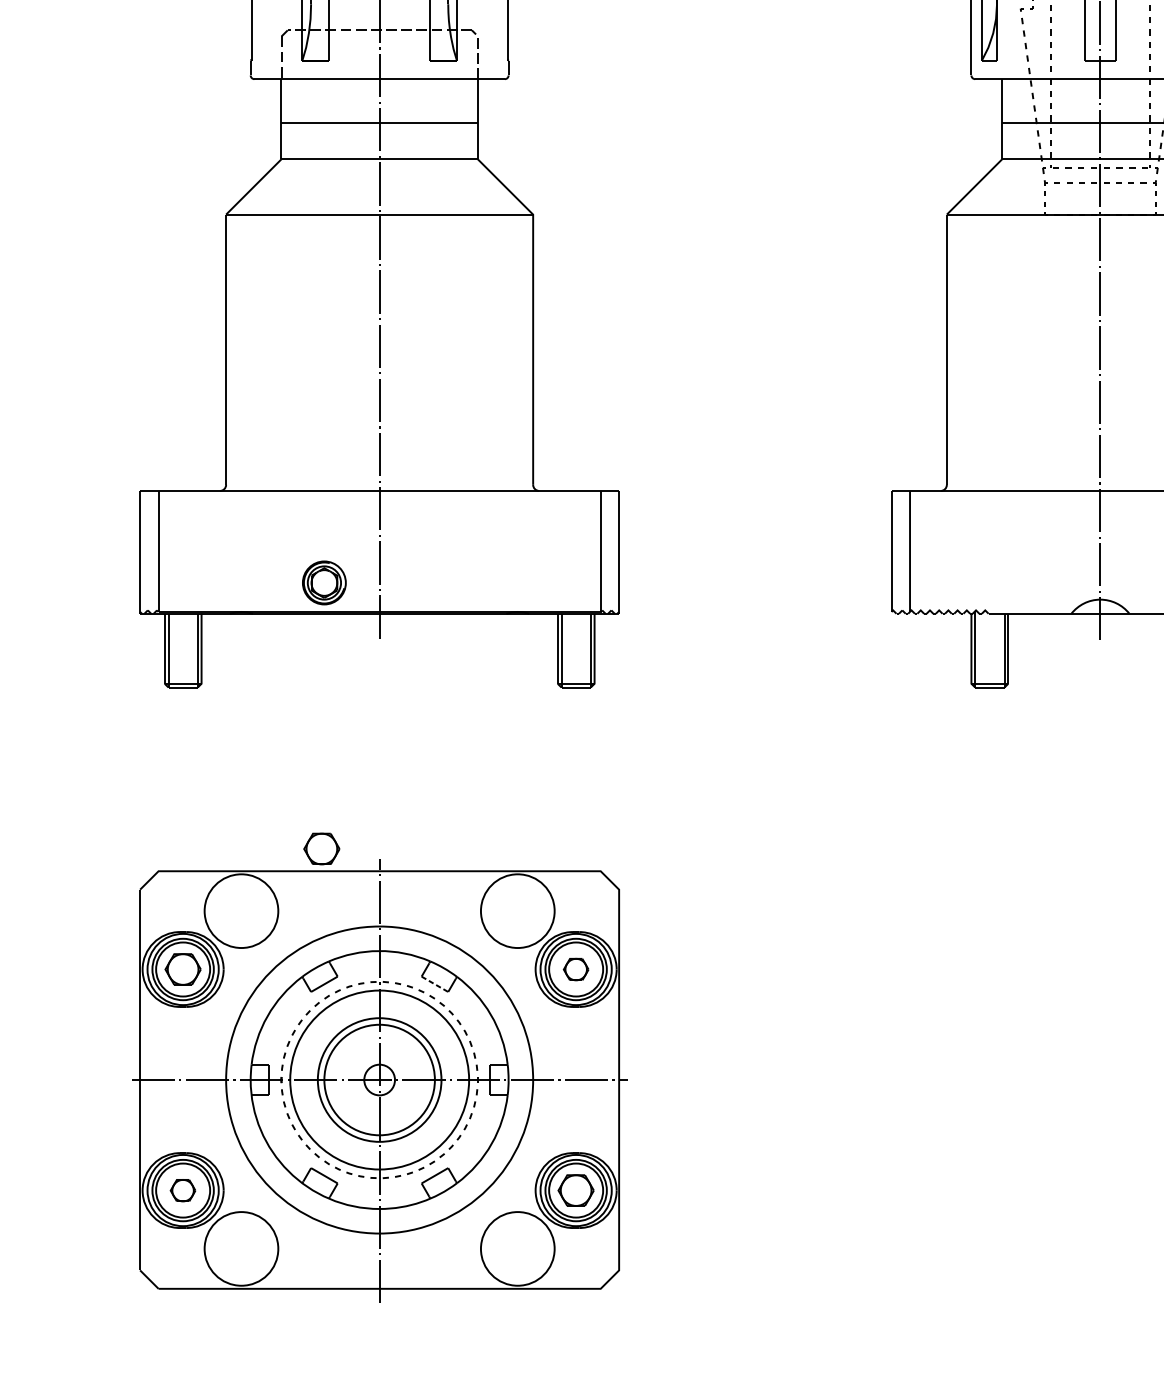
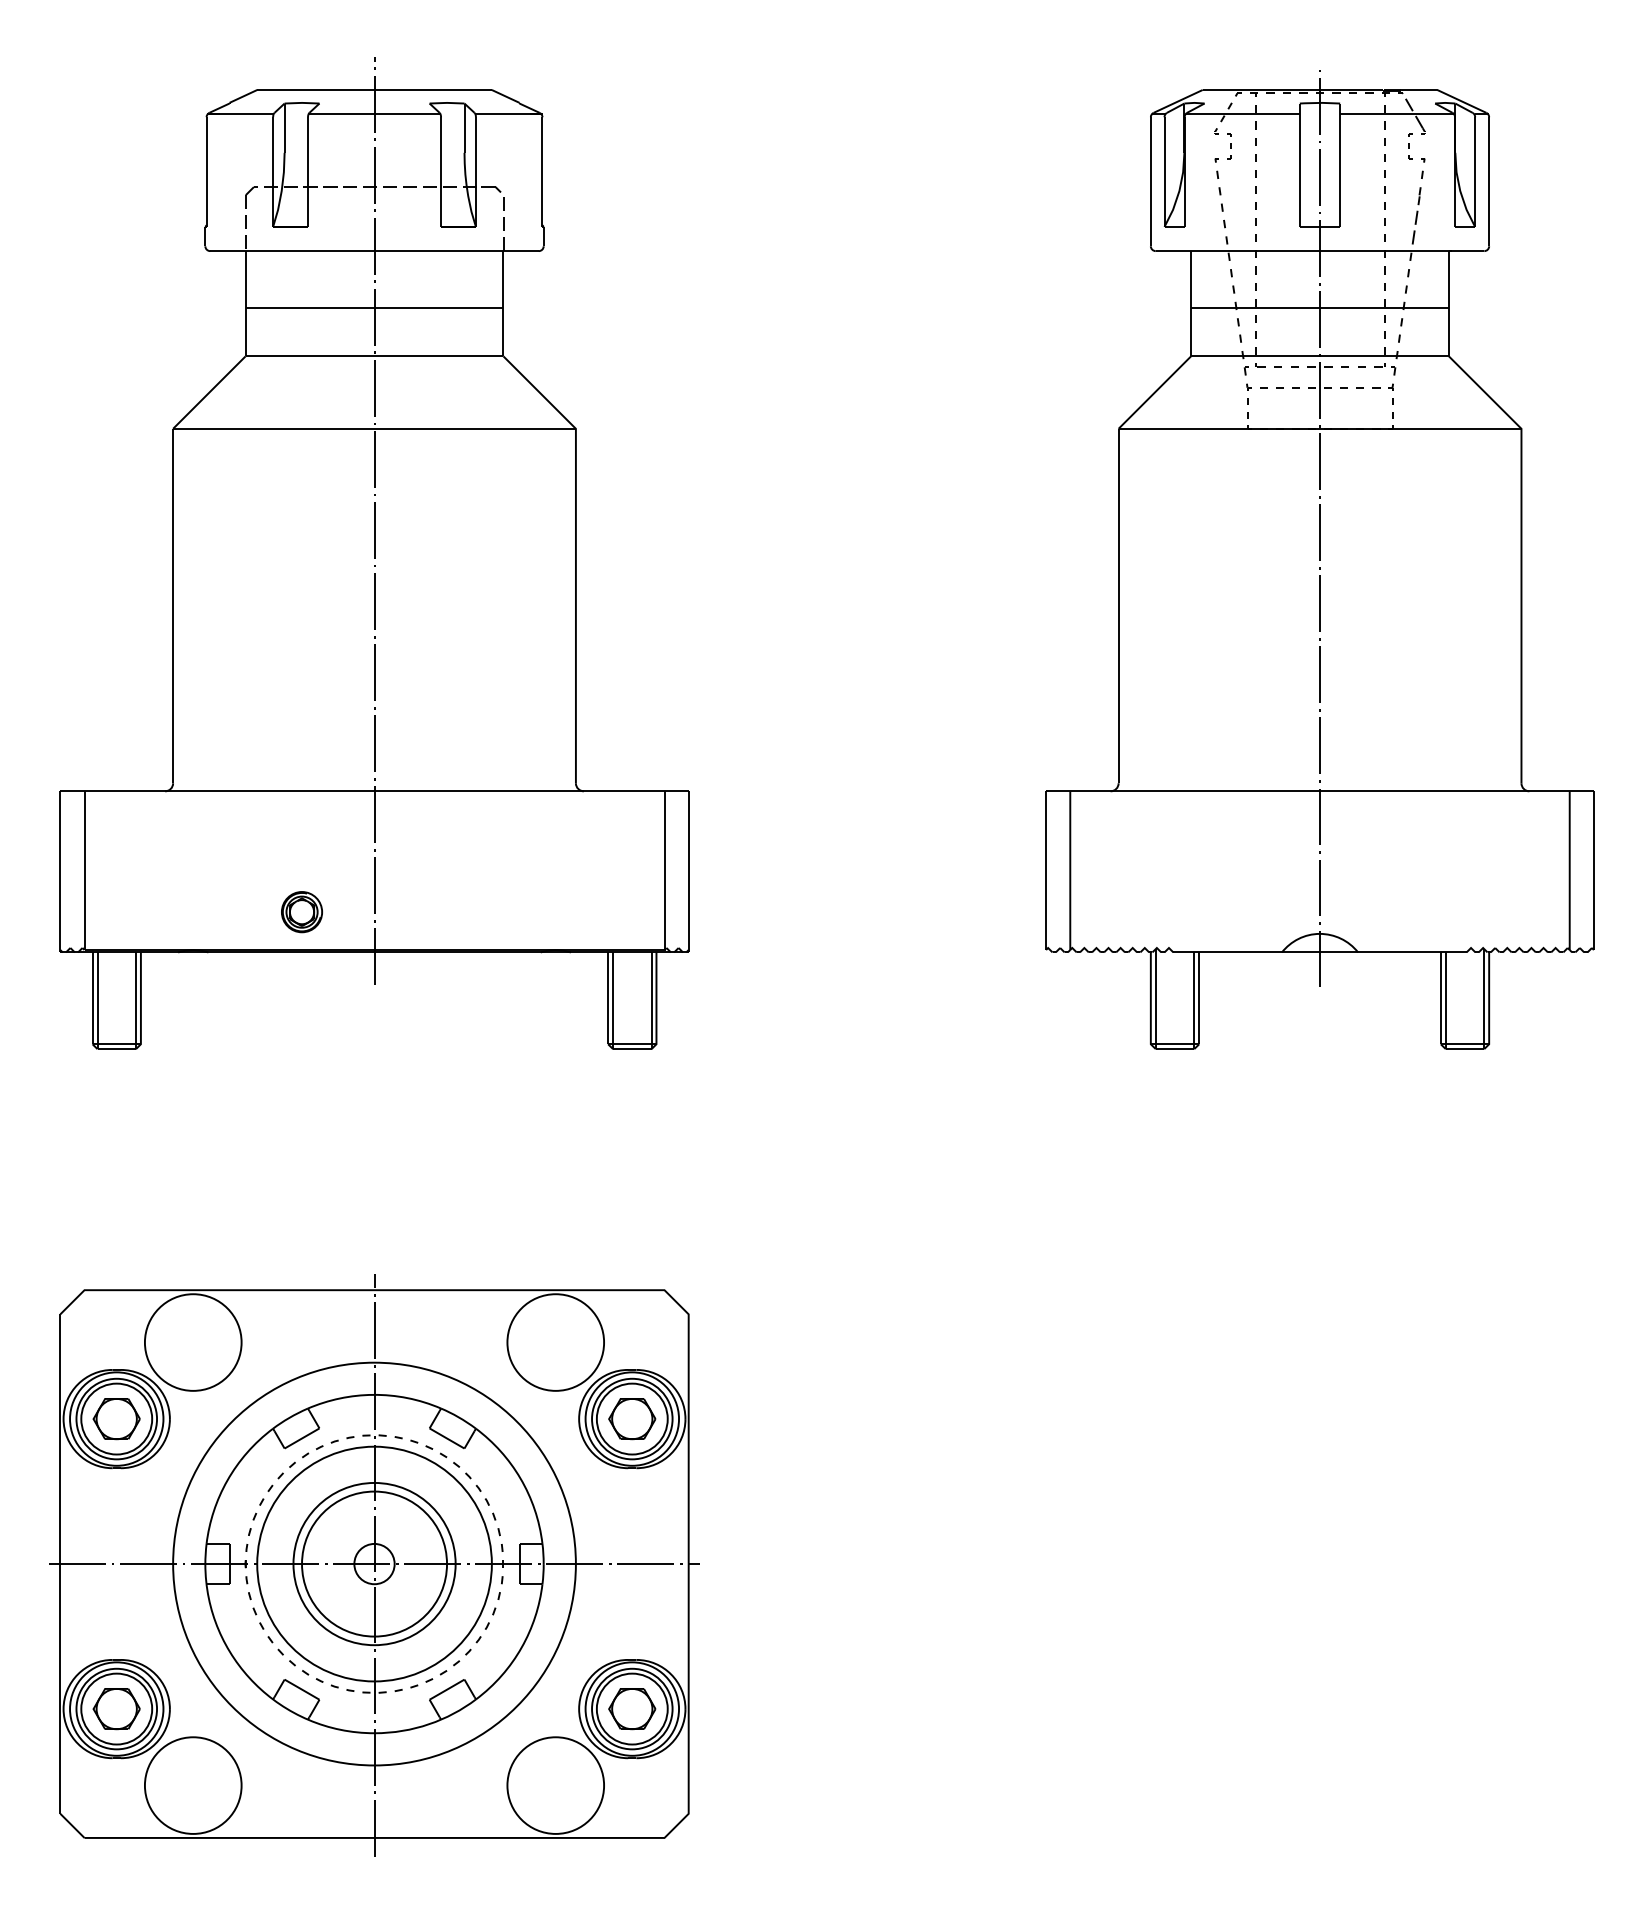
part: (323, 583) -> (301, 912), size x0.71
part: (321, 849) -> (298, 1261), removed
part: (576, 969) -> (632, 1419), size x1.43
line: (435, 984) -> (447, 1438), dashed -> solid
part: (182, 1190) -> (116, 1709), size x1.43

